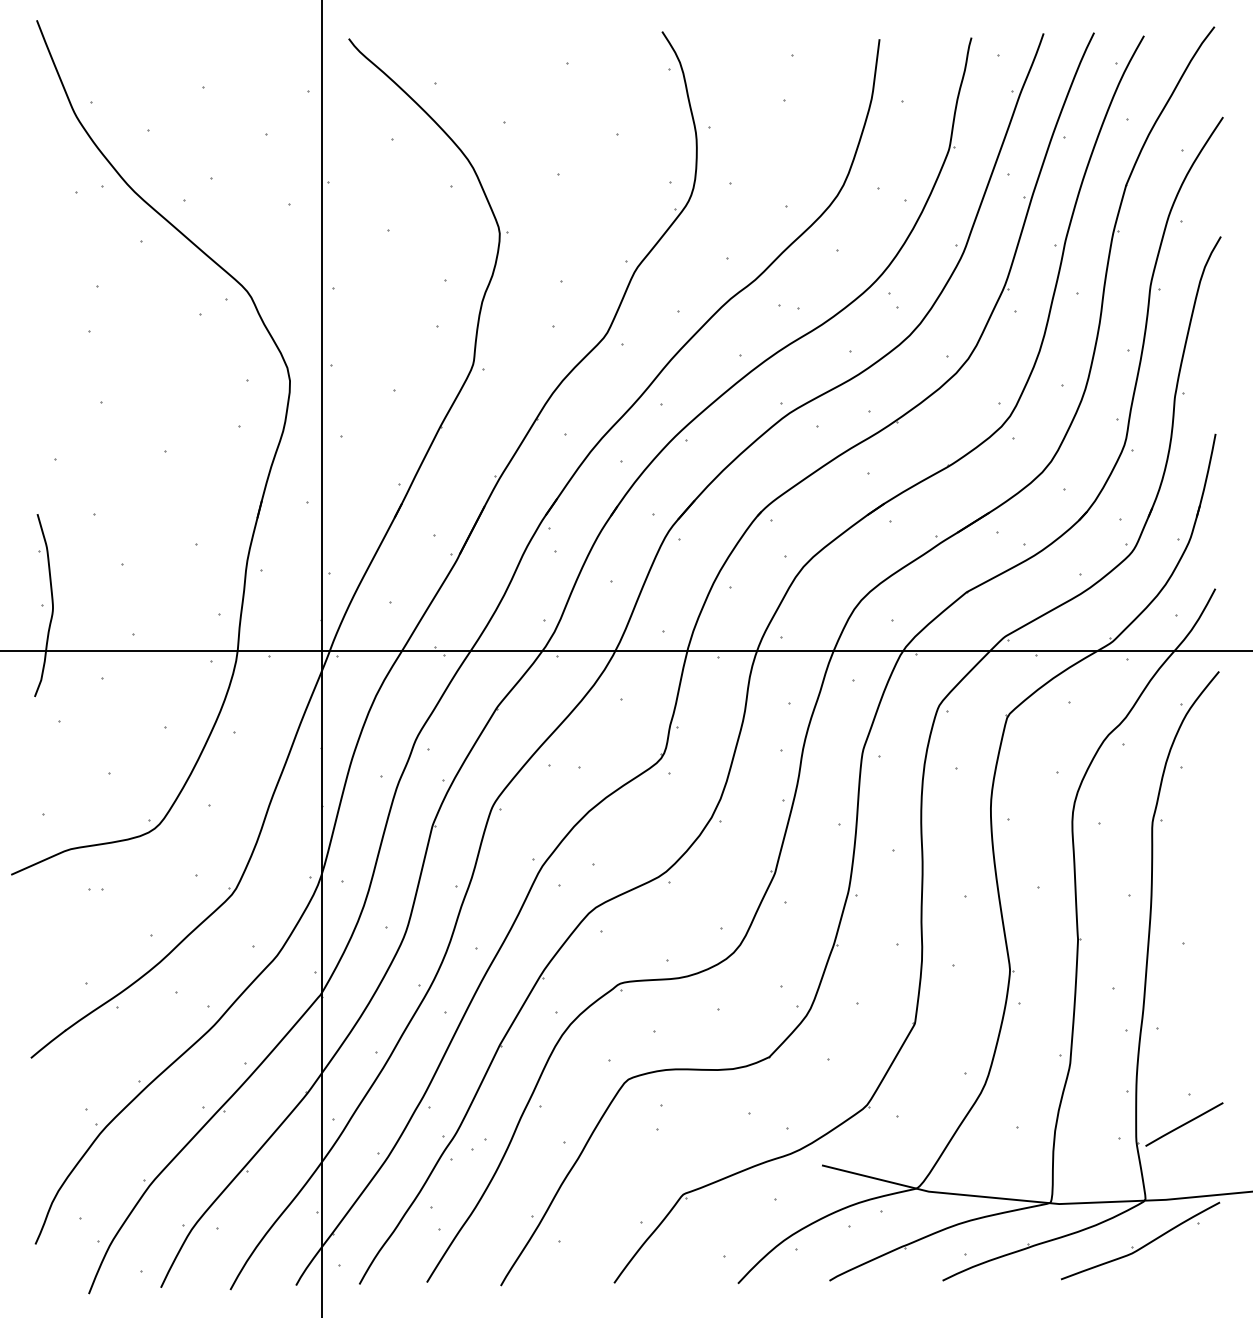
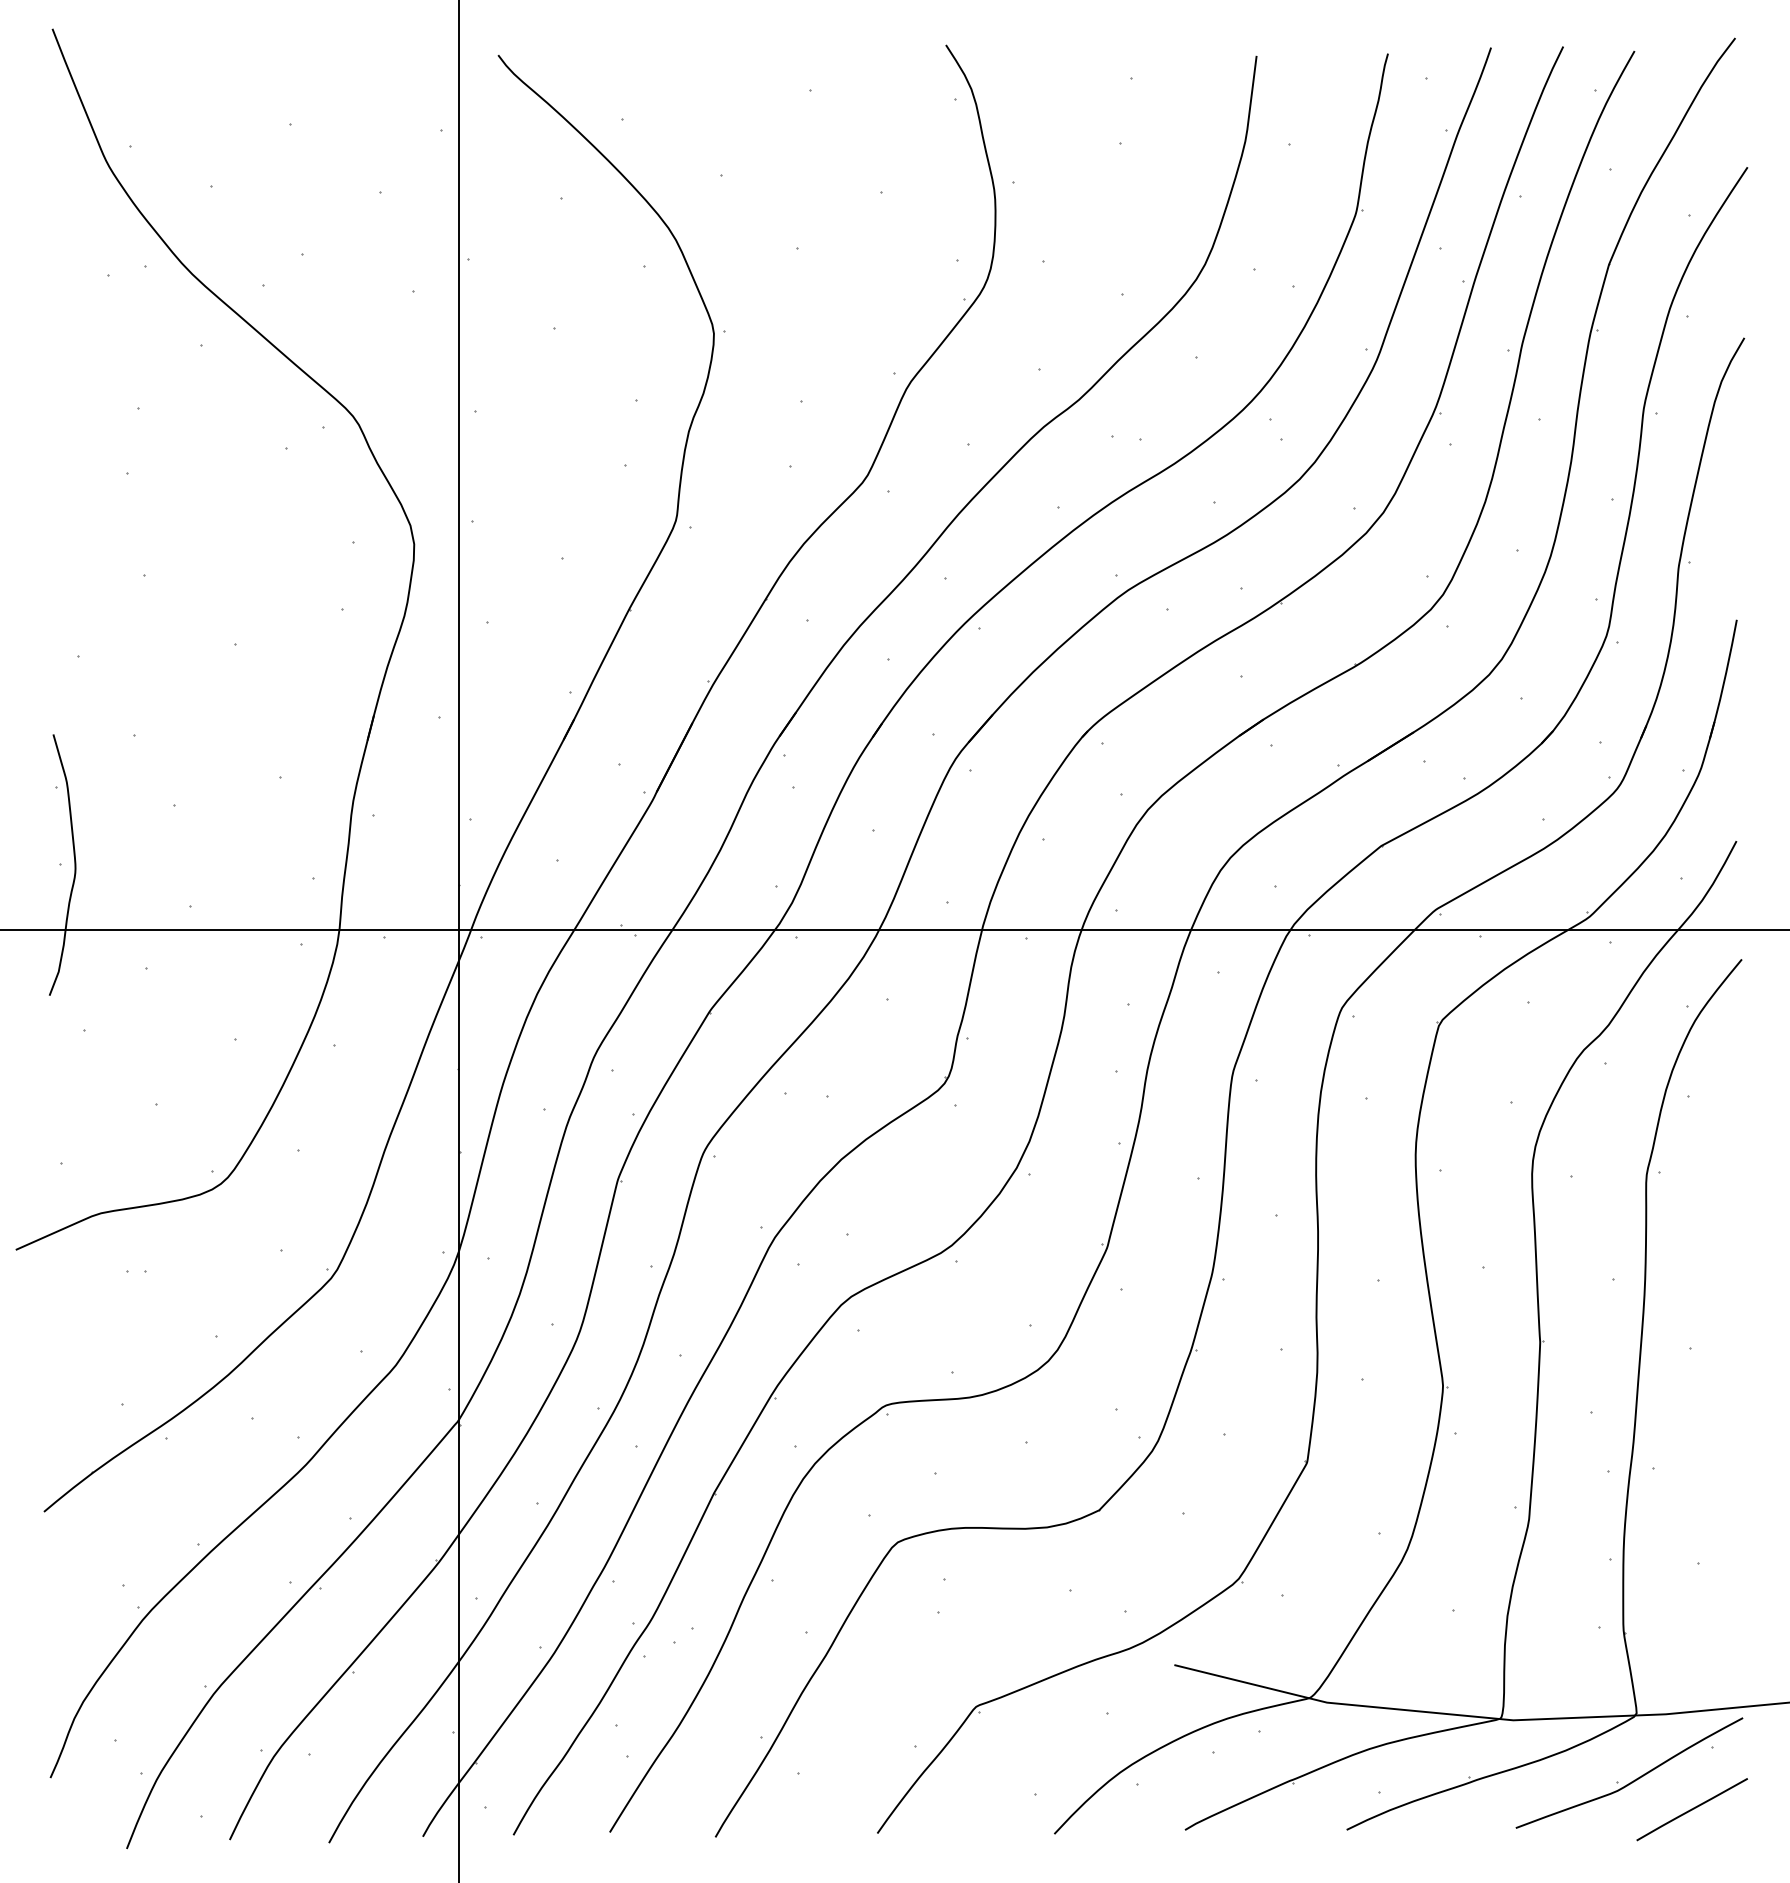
line: (1184, 1124) -> (1692, 1809), moved

